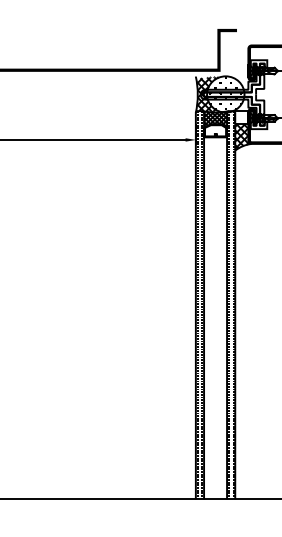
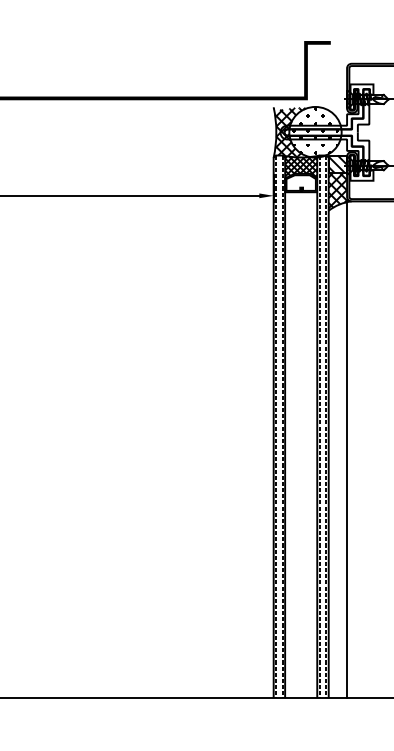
hatch: (241, 117) -> (337, 164), added
line: (248, 321) -> (347, 449), added

